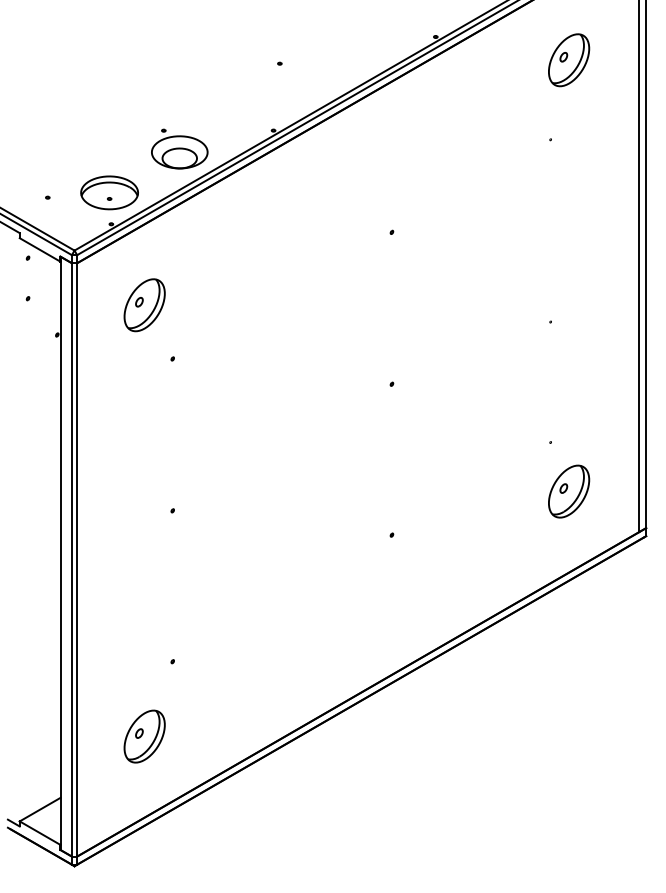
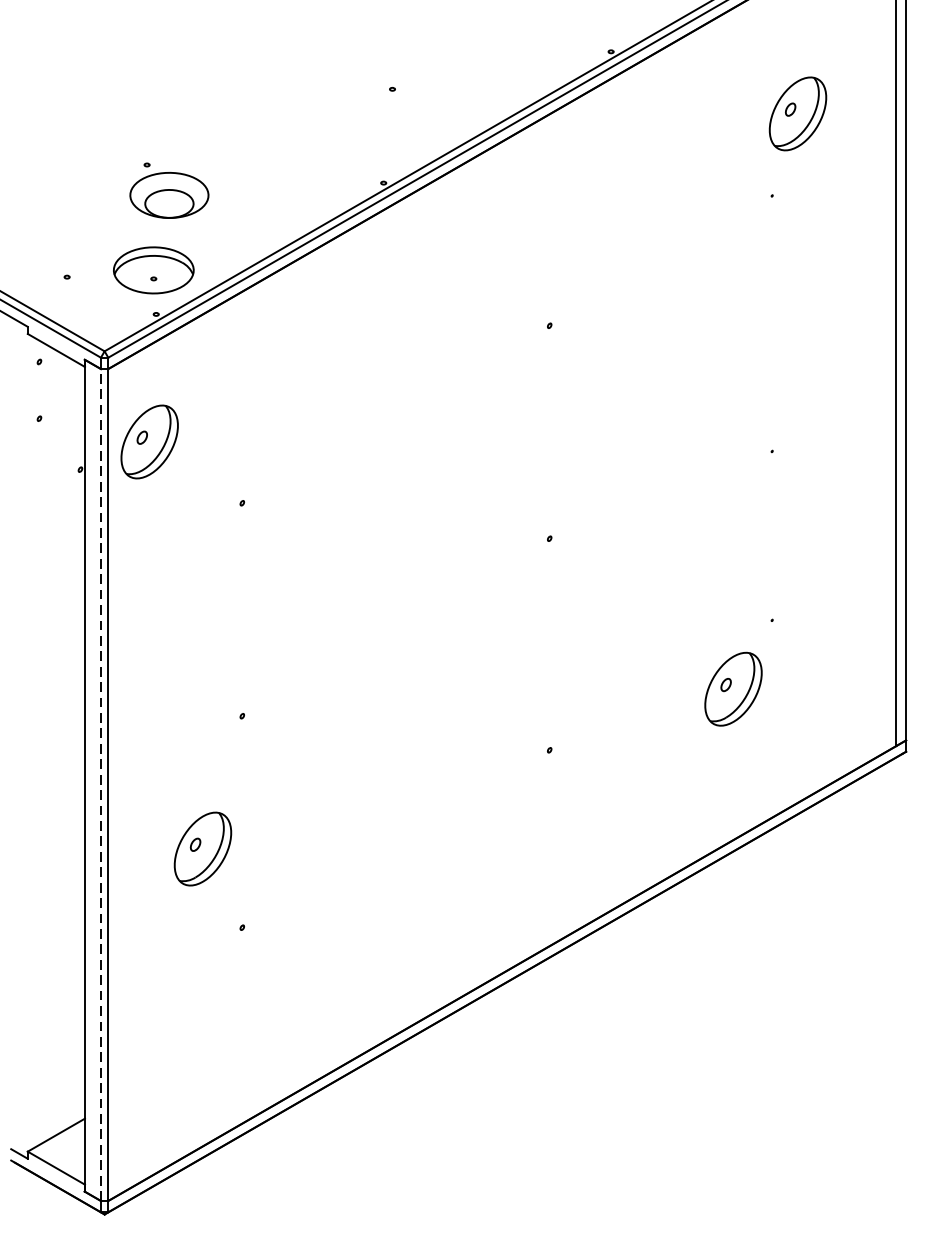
part: (569, 60) -> (798, 114), moved
part: (179, 148) -> (169, 189), moved
part: (144, 305) -> (149, 442), moved
part: (569, 491) -> (734, 689), moved
line: (71, 559) -> (100, 784), solid -> dashed
part: (144, 736) -> (202, 848), moved

